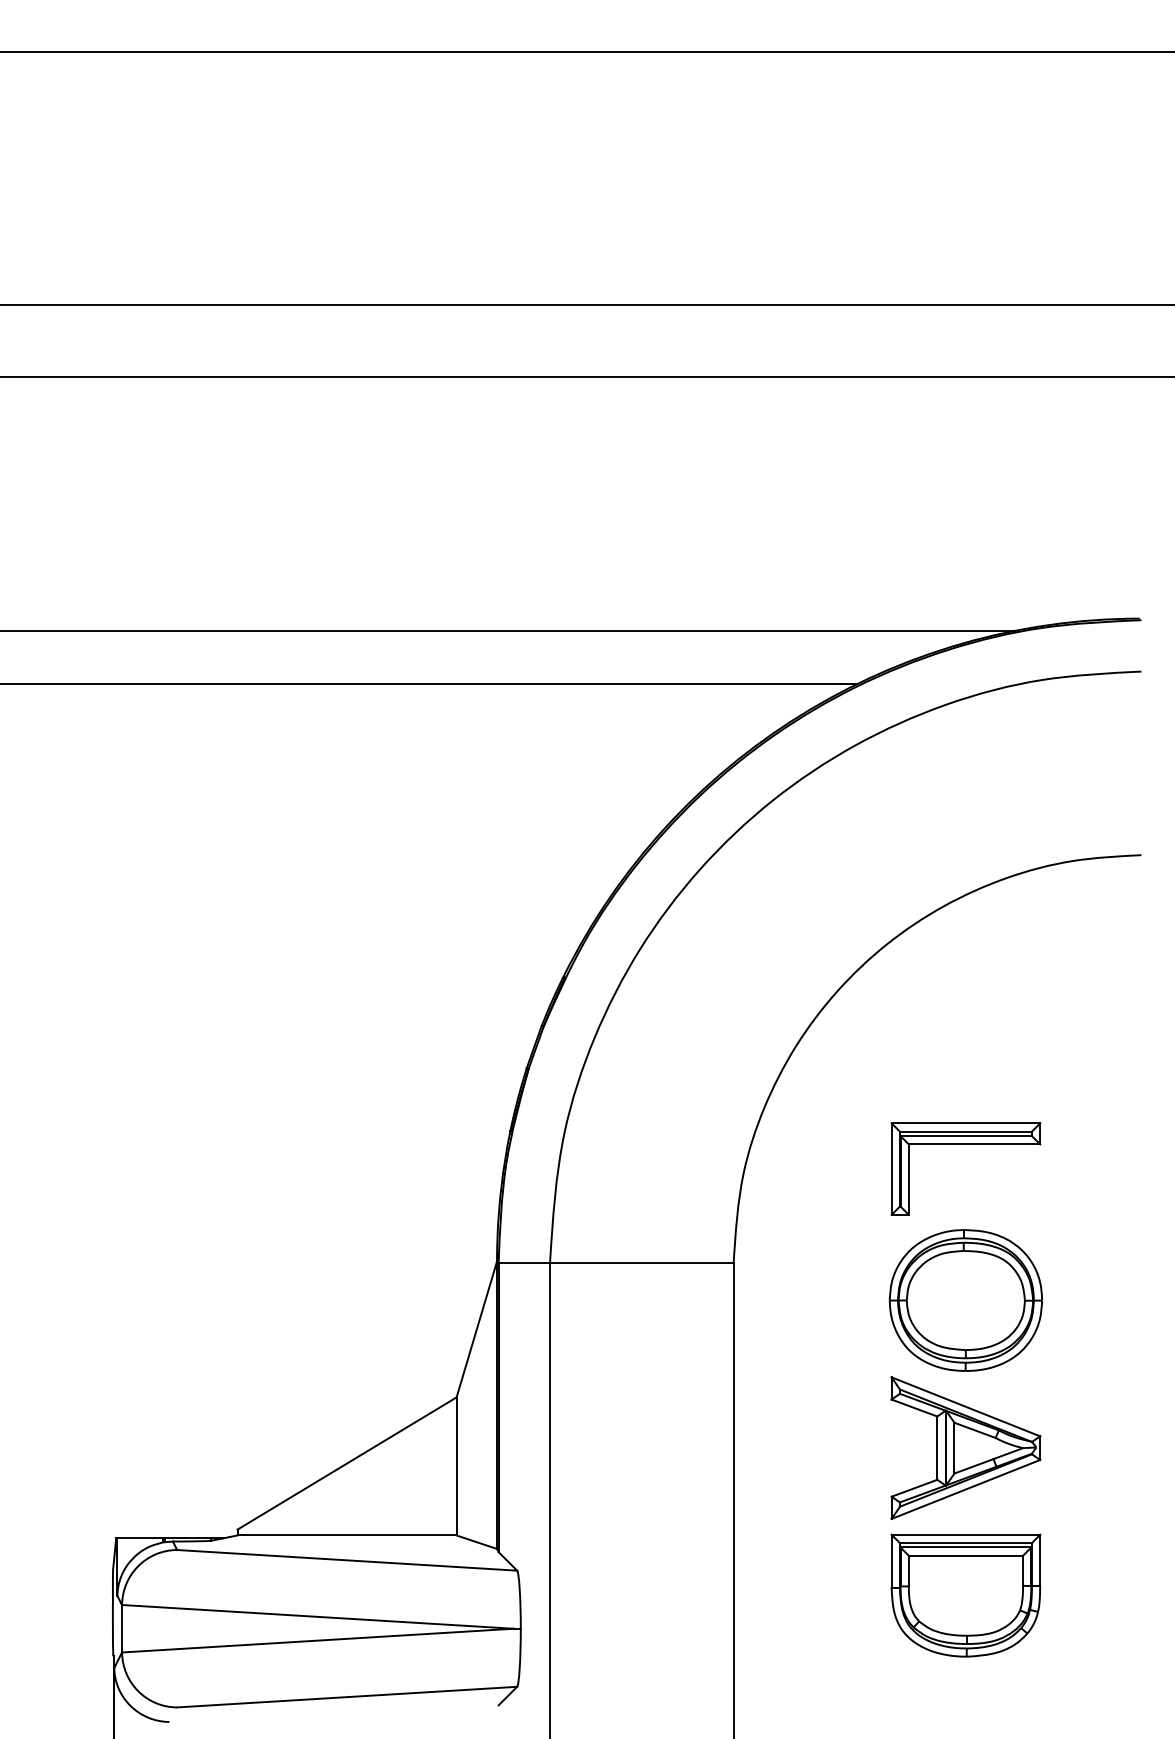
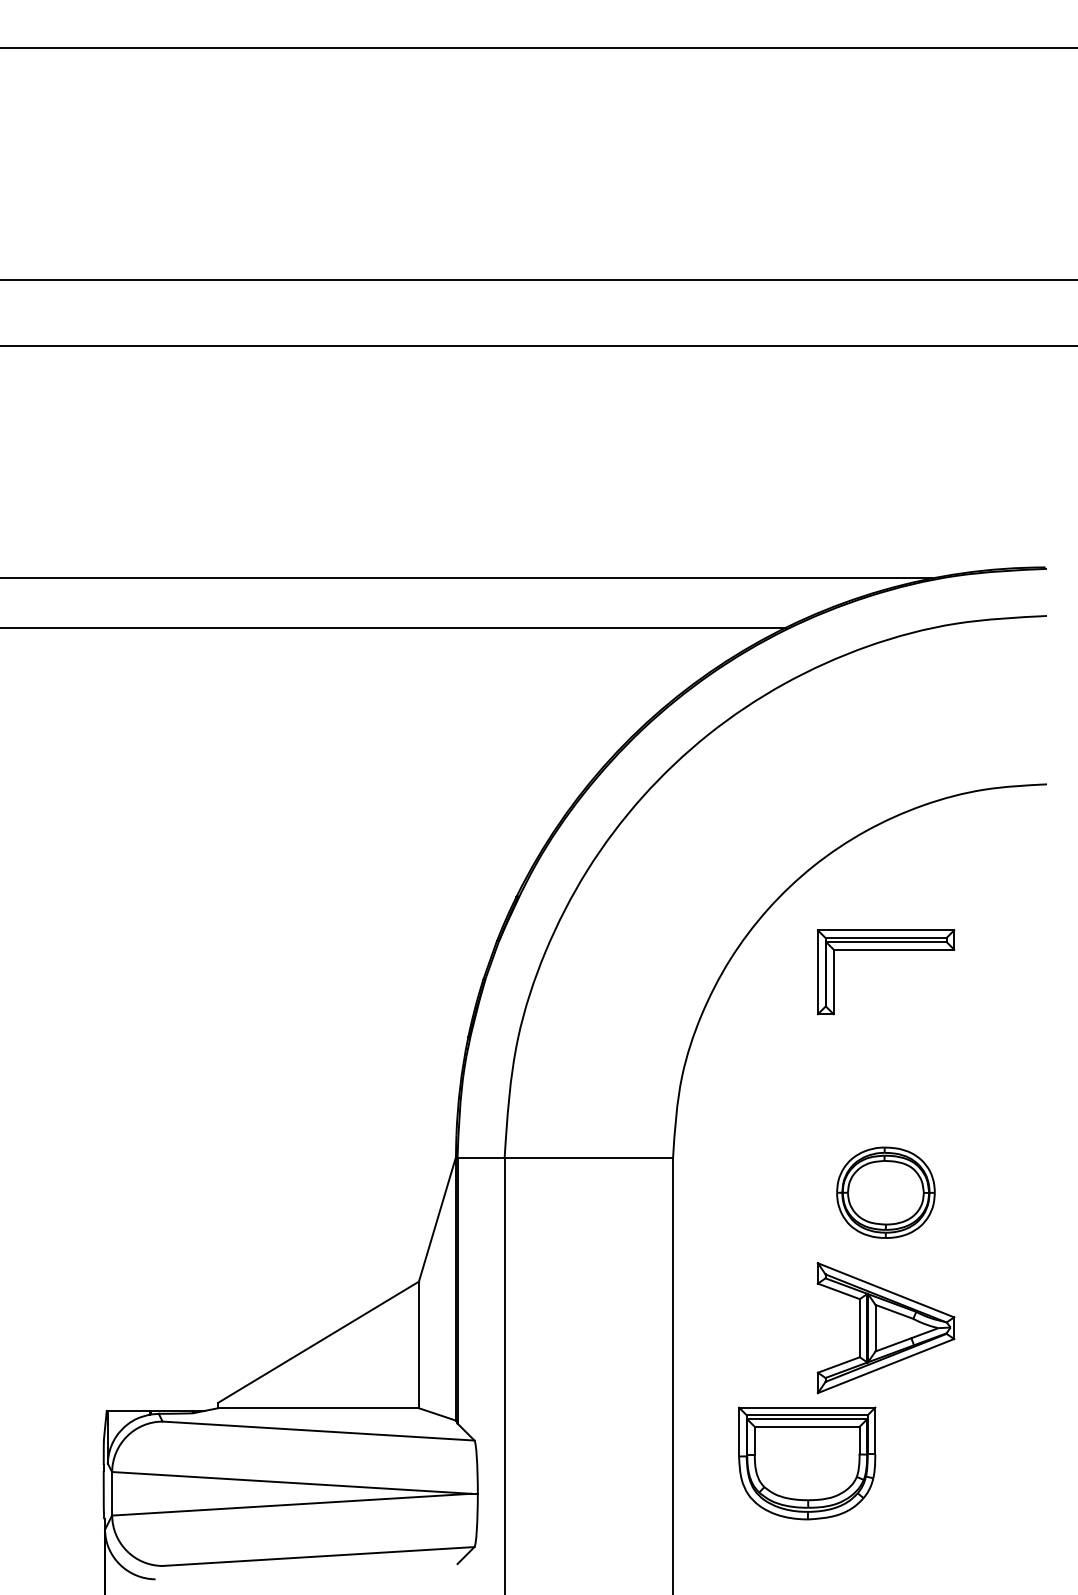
part: (965, 1144) -> (885, 949), moved
part: (965, 1300) -> (885, 1192), size x0.7
part: (965, 1595) -> (806, 1463), moved

